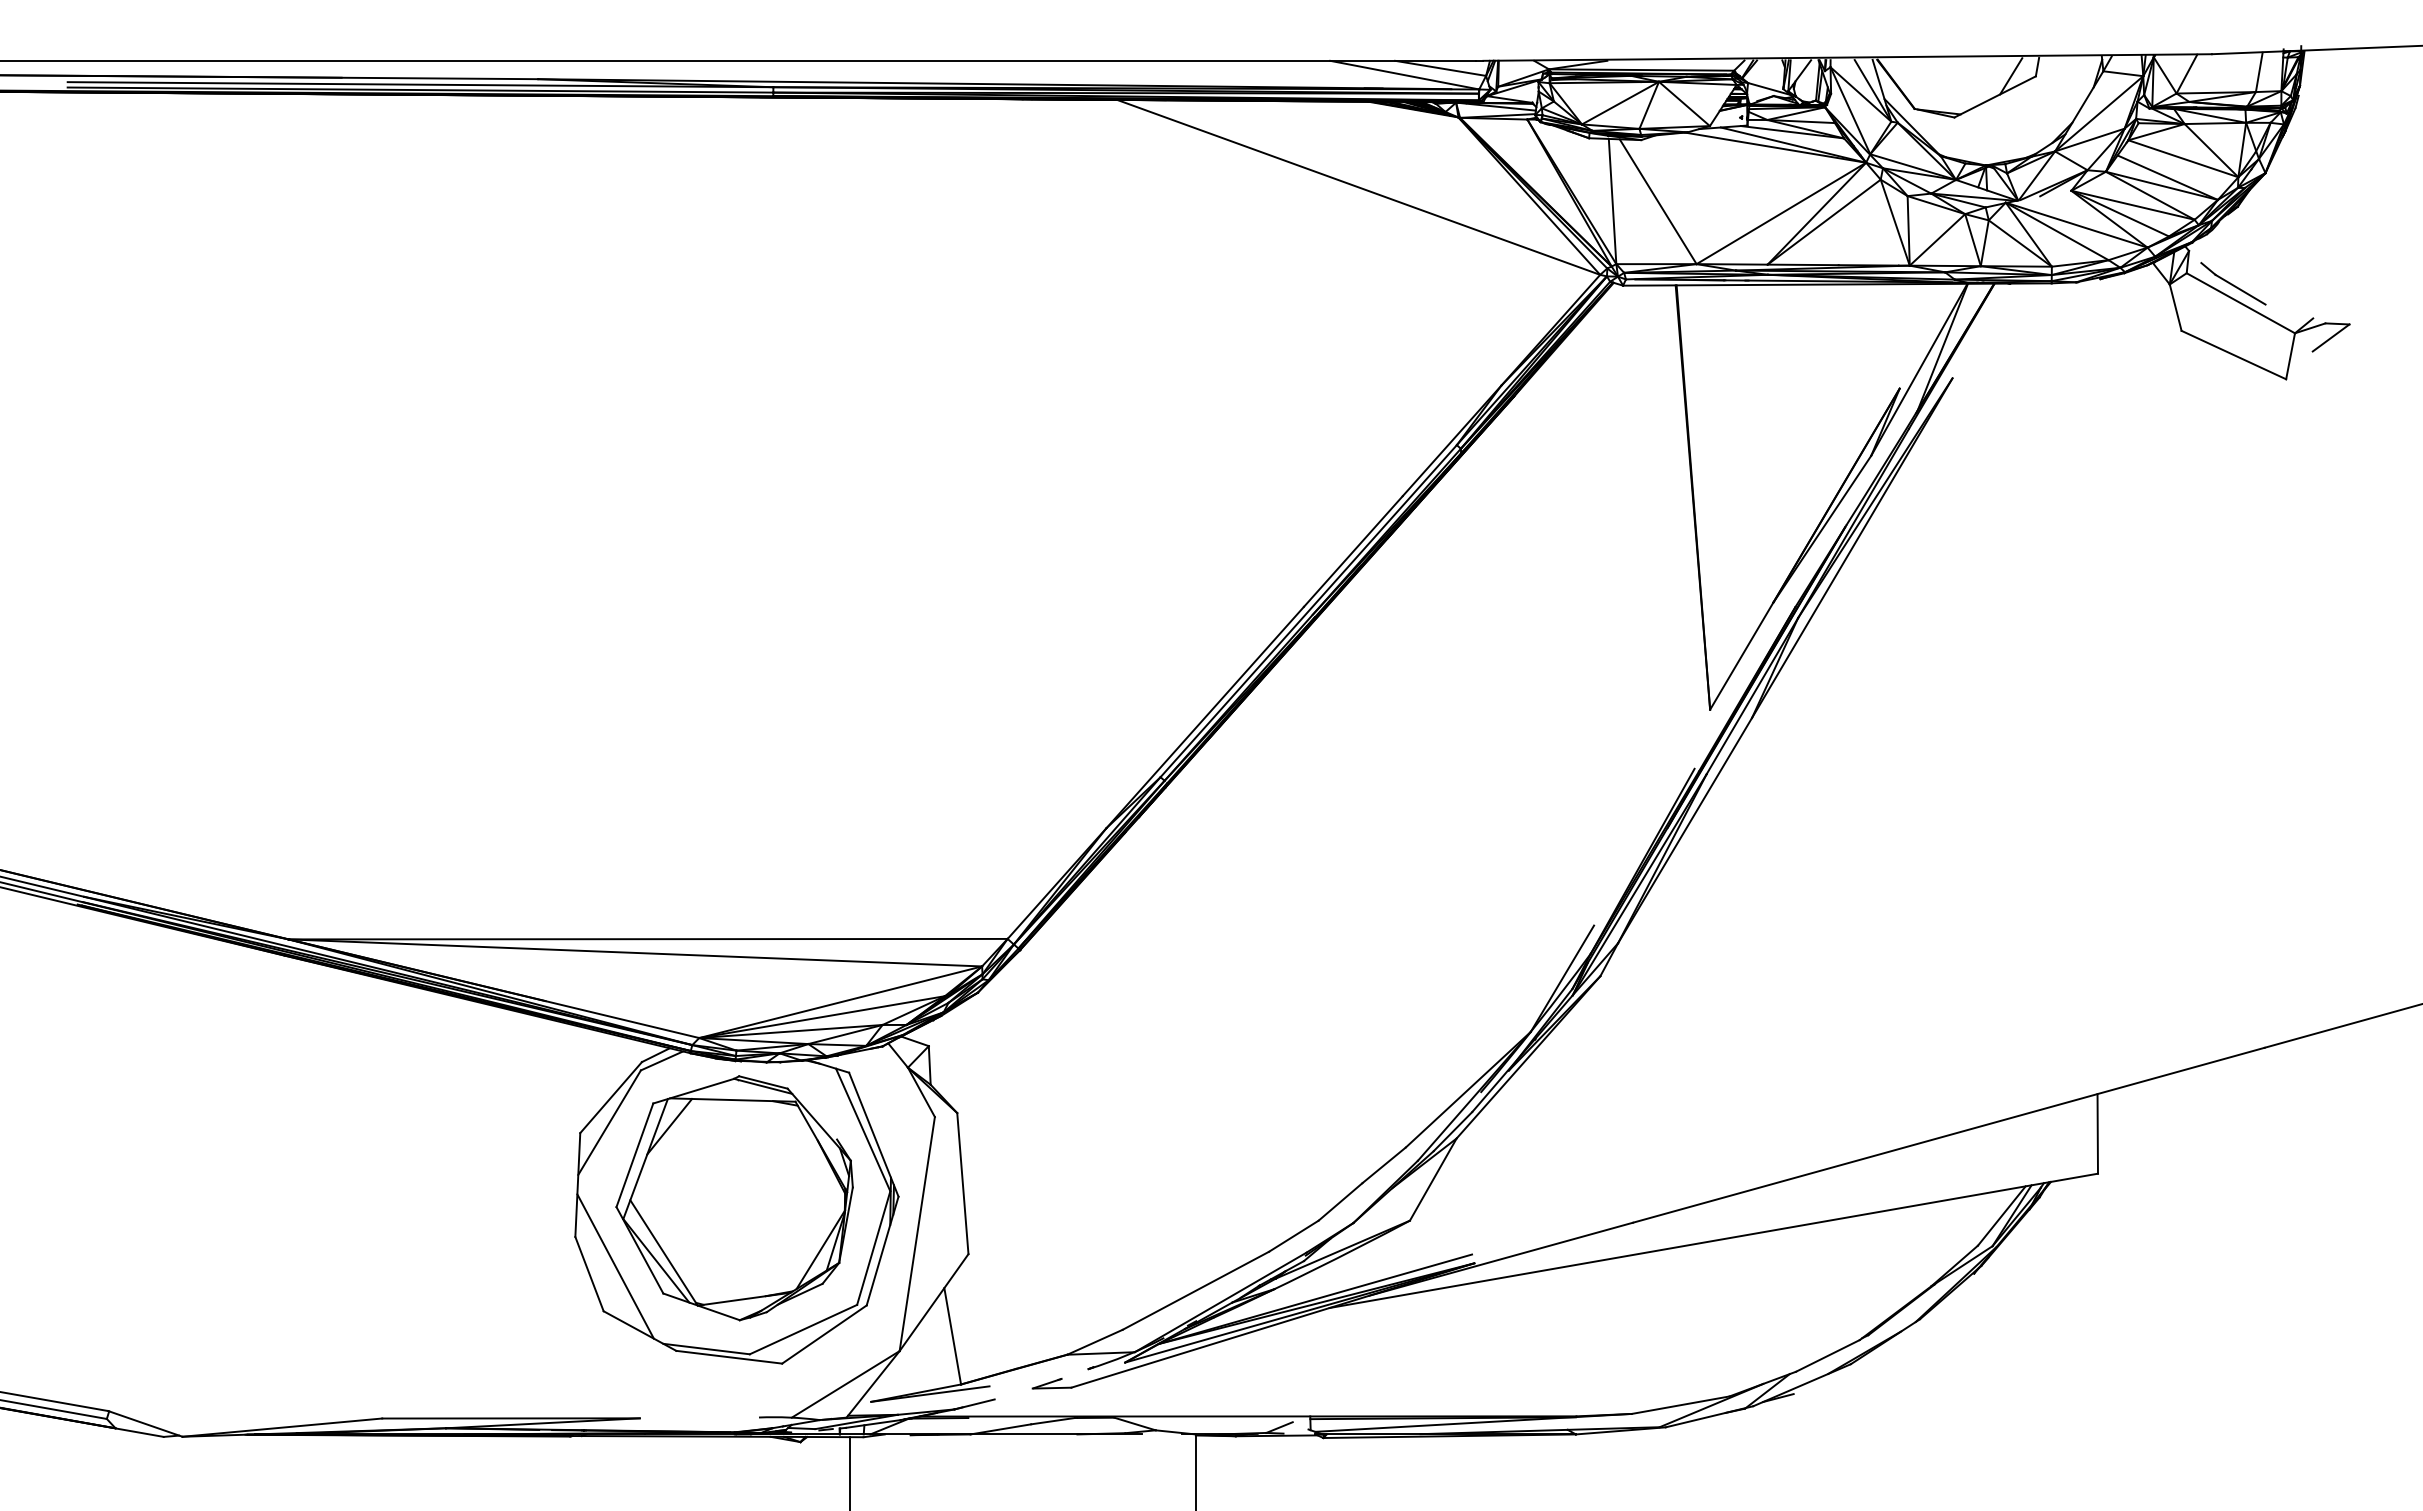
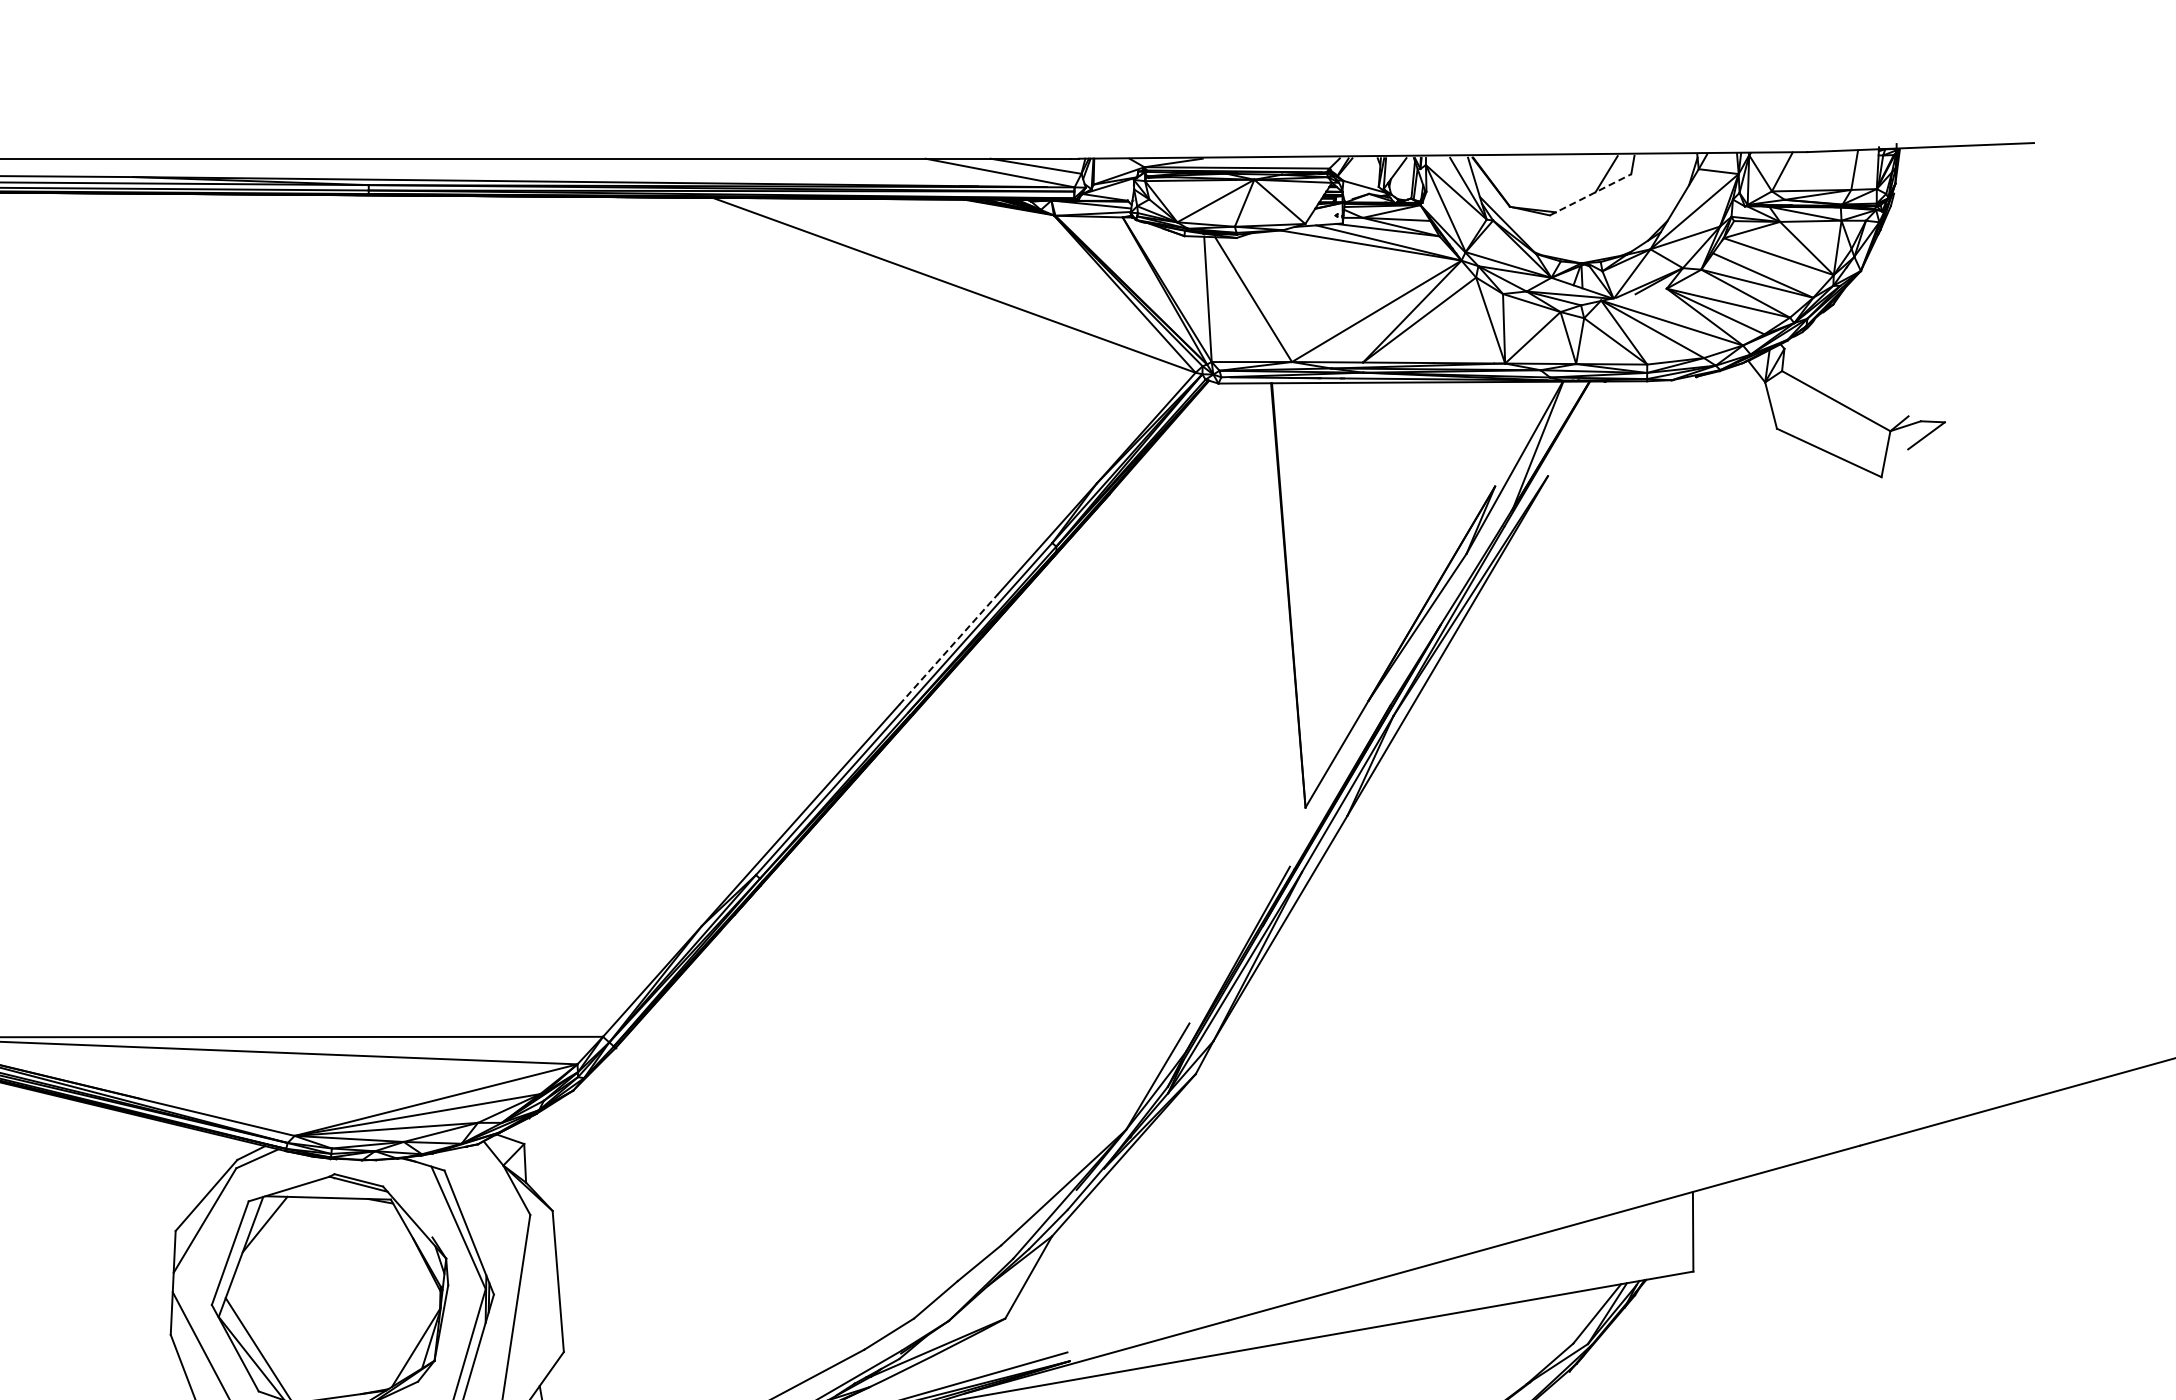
line: (1995, 96) -> (1590, 194), solid -> dashed
part: (2233, 283) -> (1828, 381), removed
line: (1353, 551) -> (948, 649), solid -> dashed

